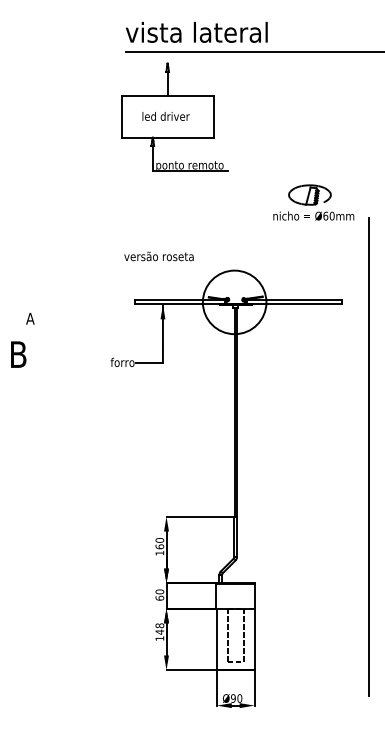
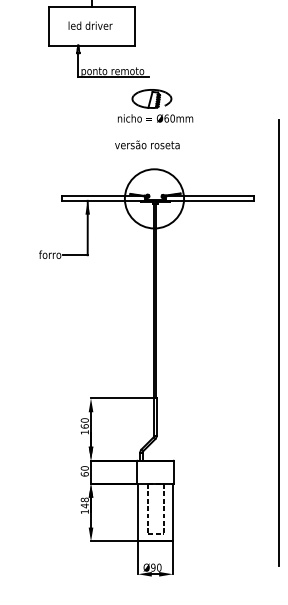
part: (313, 202) -> (155, 105), moved
text: (158, 256) -> (146, 144), moved

